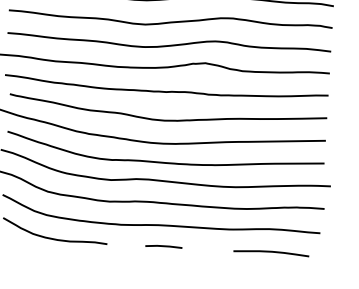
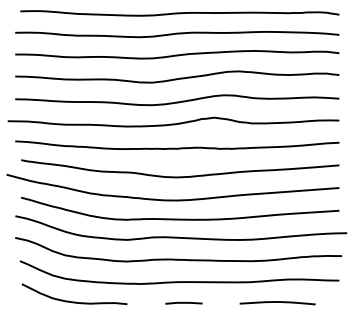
curve: (271, 252) -> (277, 302), moved

